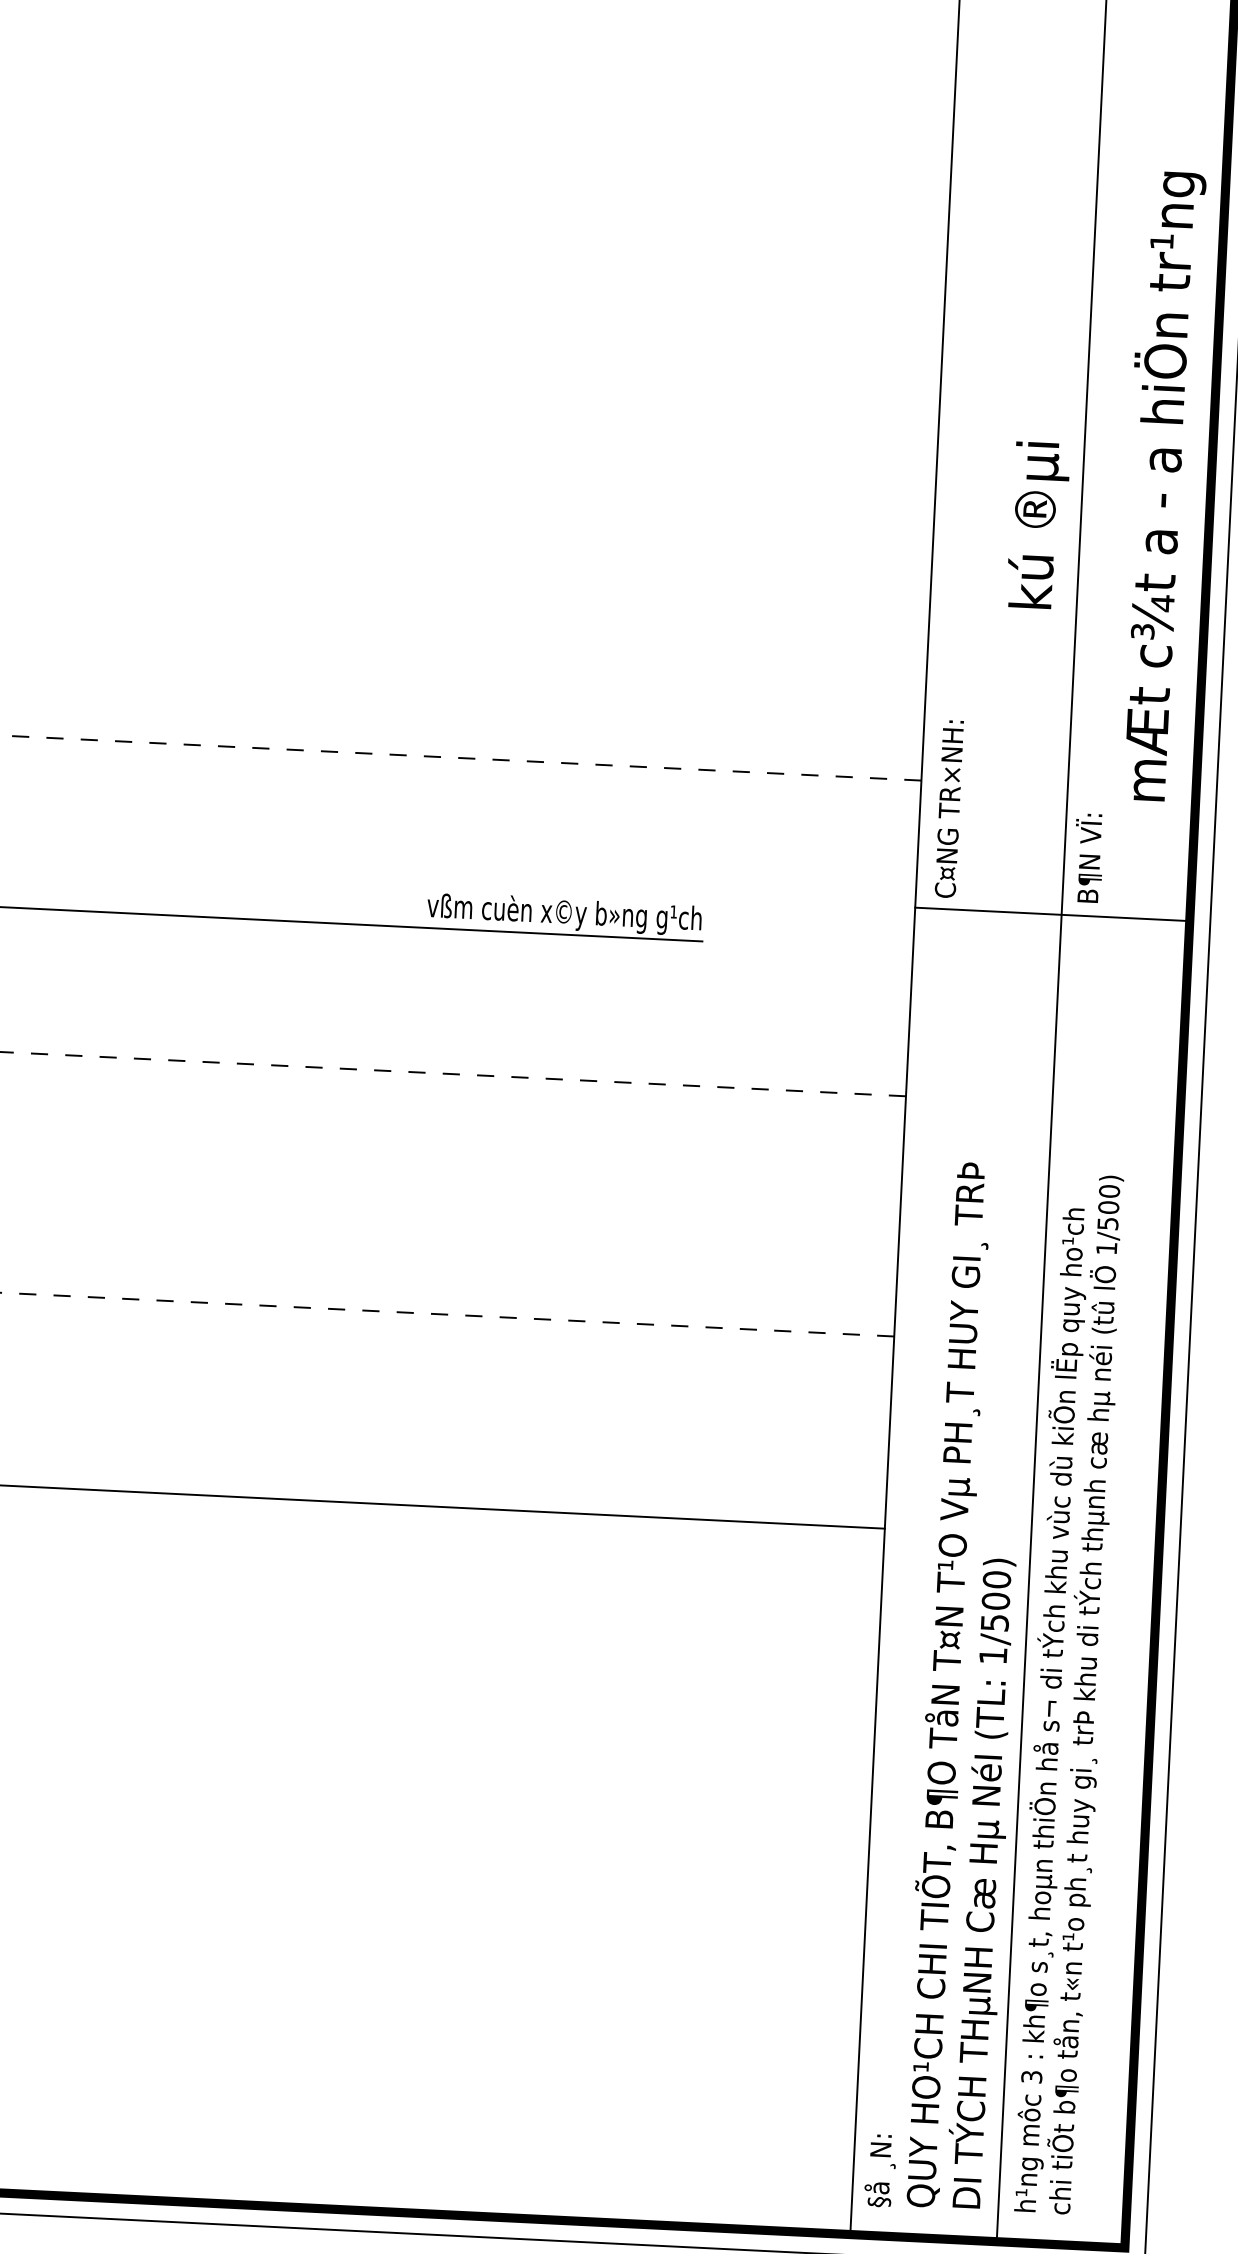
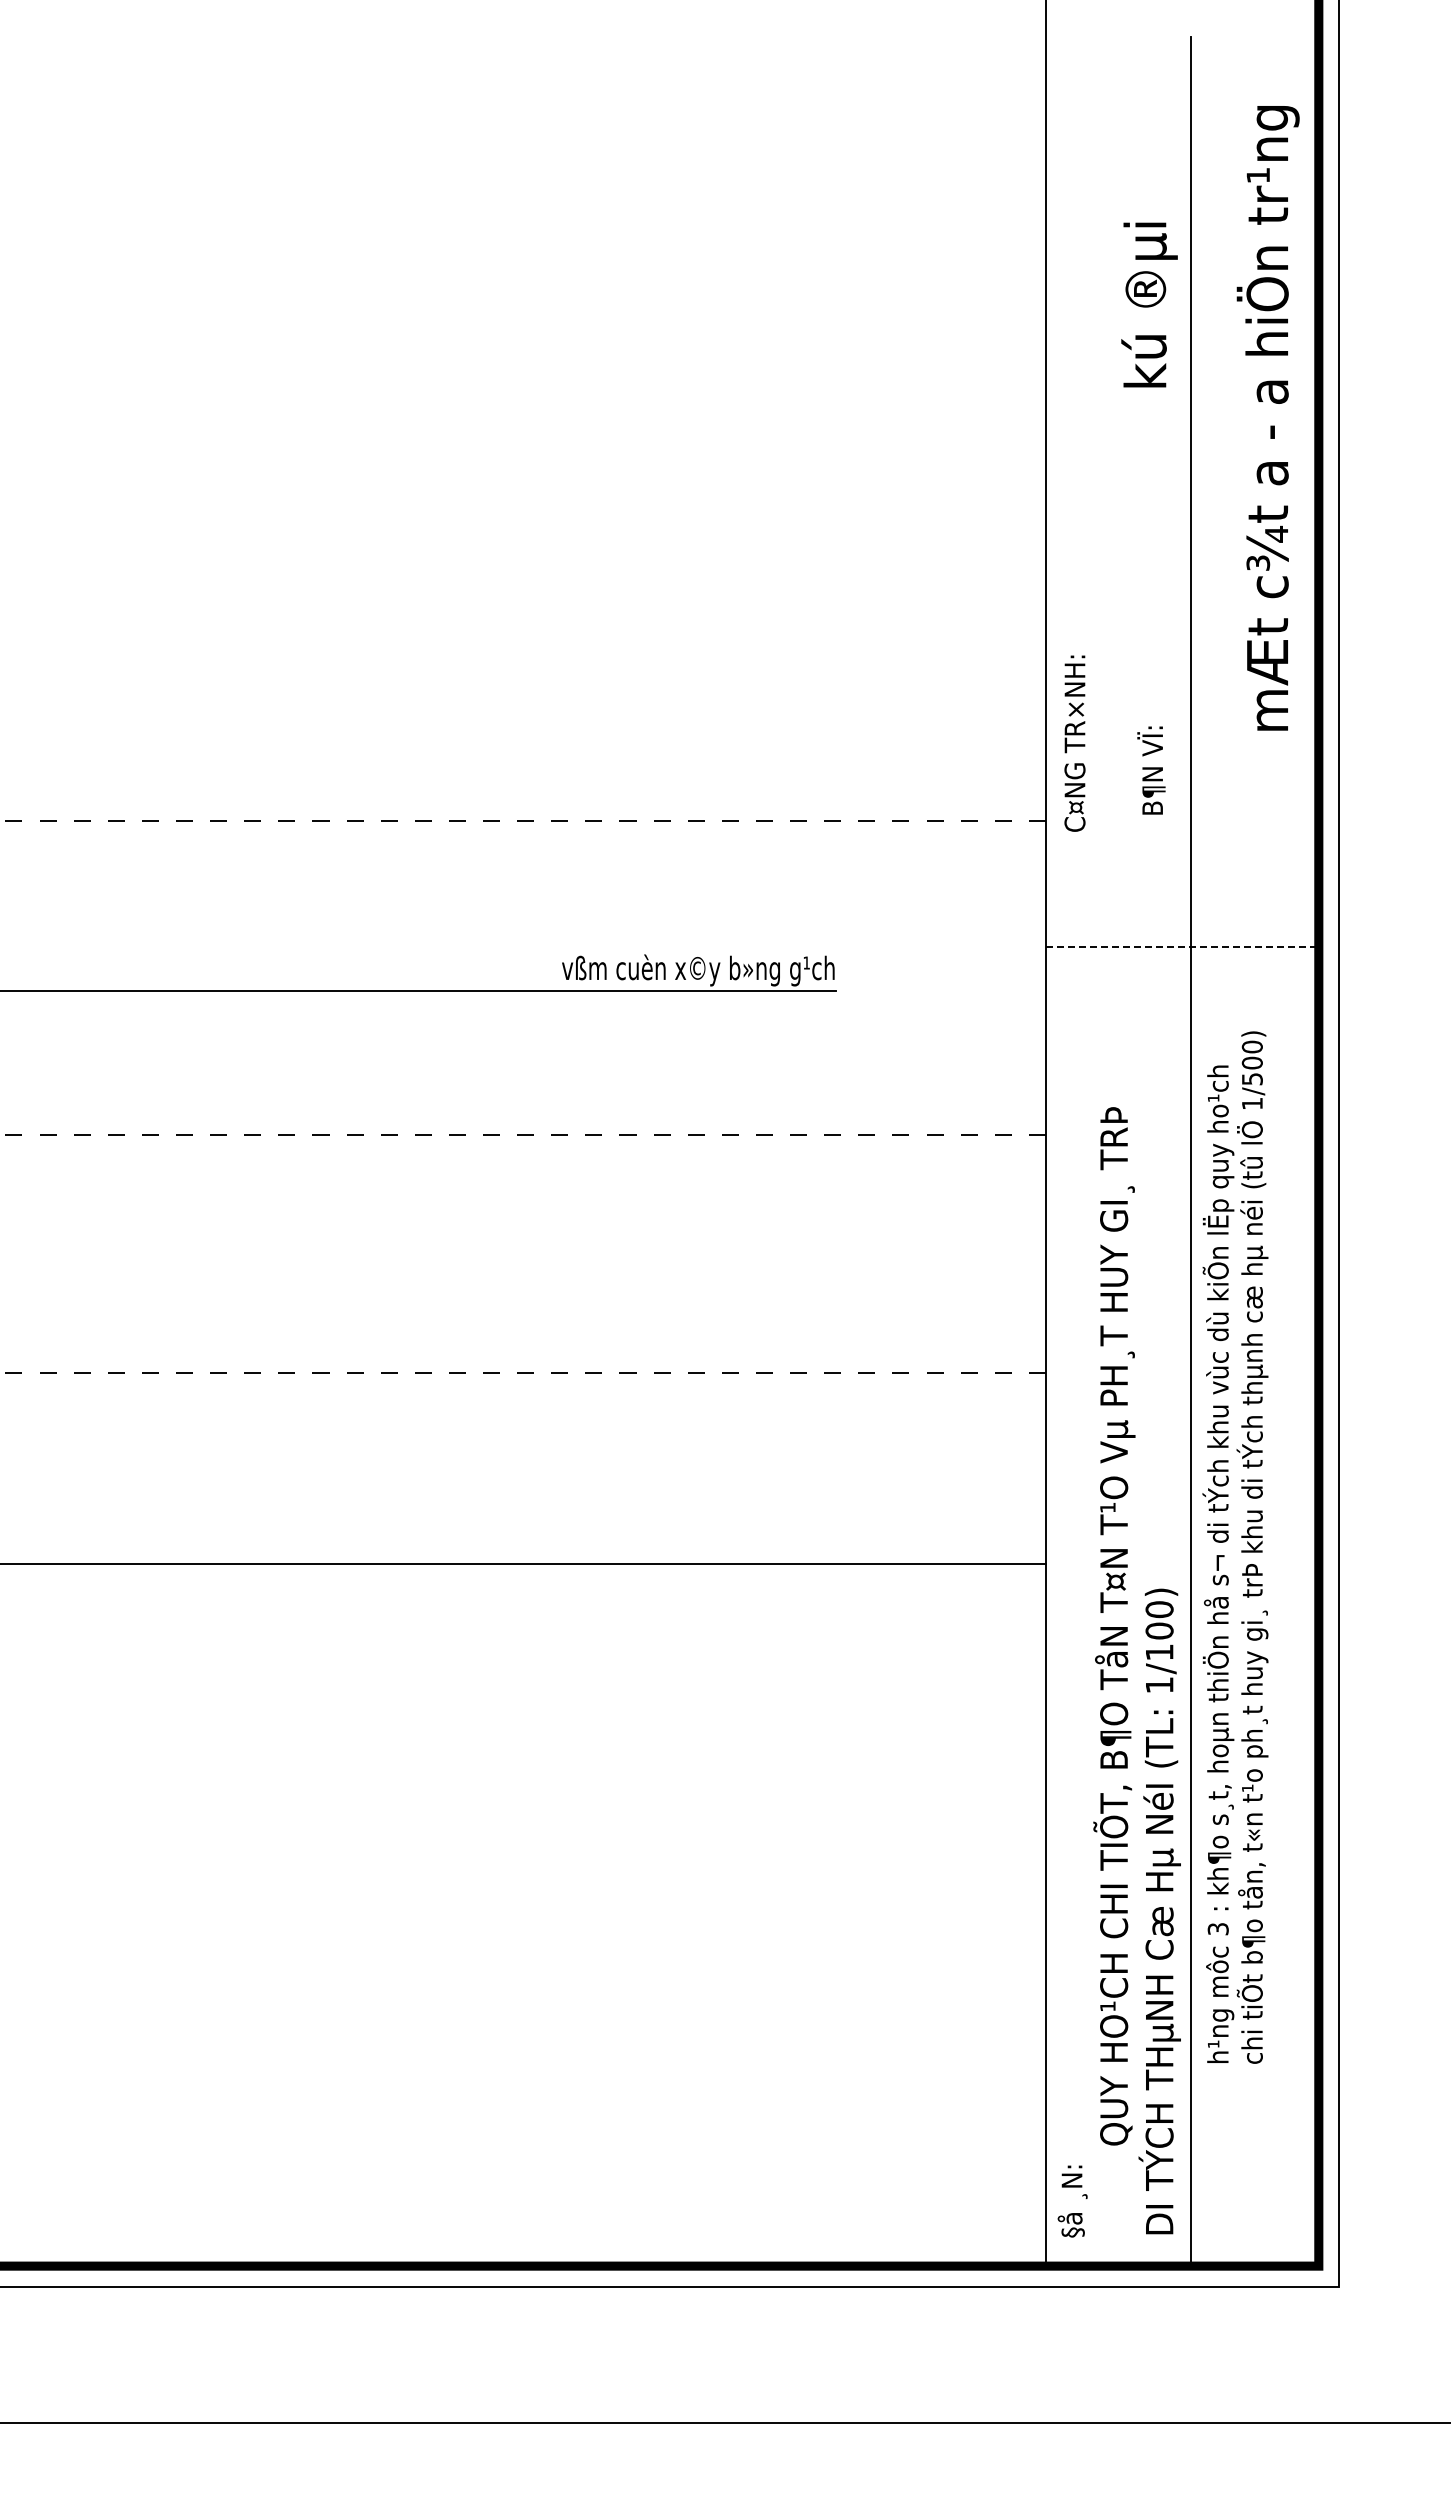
text: (1159, 486) -> (1267, 418), moved
text: (1038, 524) -> (1149, 304), moved
text: (948, 808) -> (1074, 743), moved
text: (1088, 858) -> (1151, 770), moved
line: (1052, 914) -> (1182, 947), solid -> dashed
text: (994, 1622) -> (1159, 1652), 1/500) -> 1/100)
text: (946, 1685) -> (1114, 1626), moved
text: (1067, 1694) -> (1235, 1547), moved

